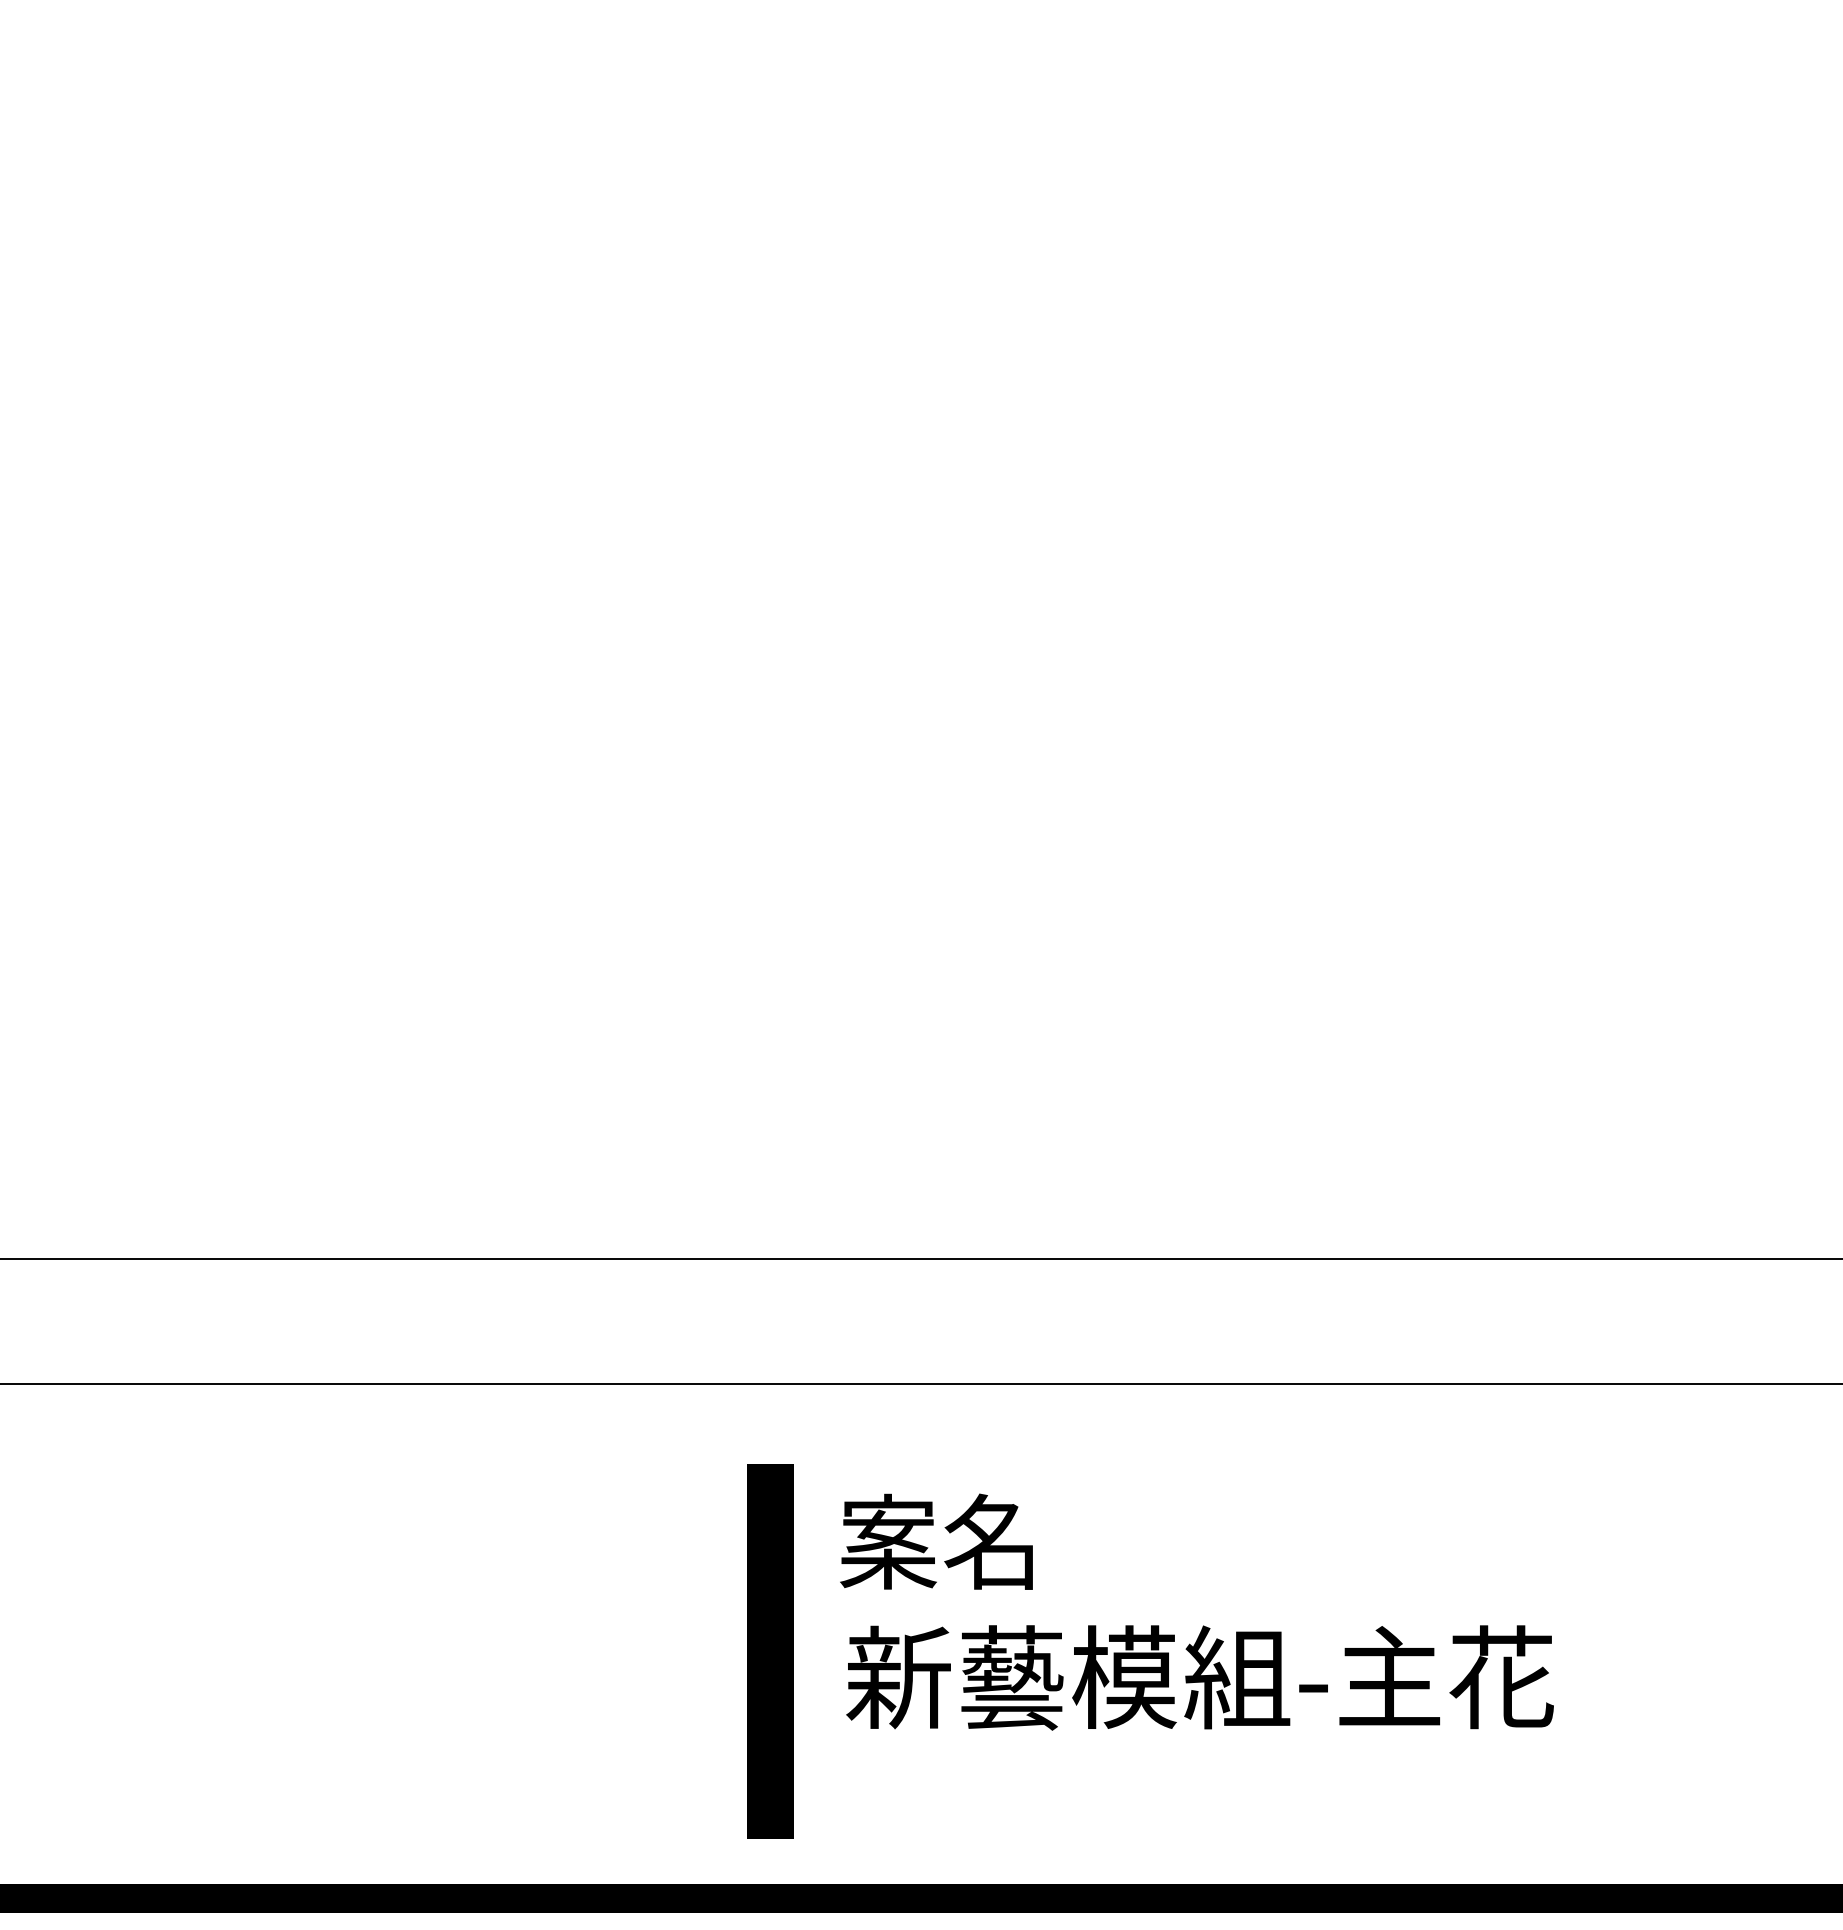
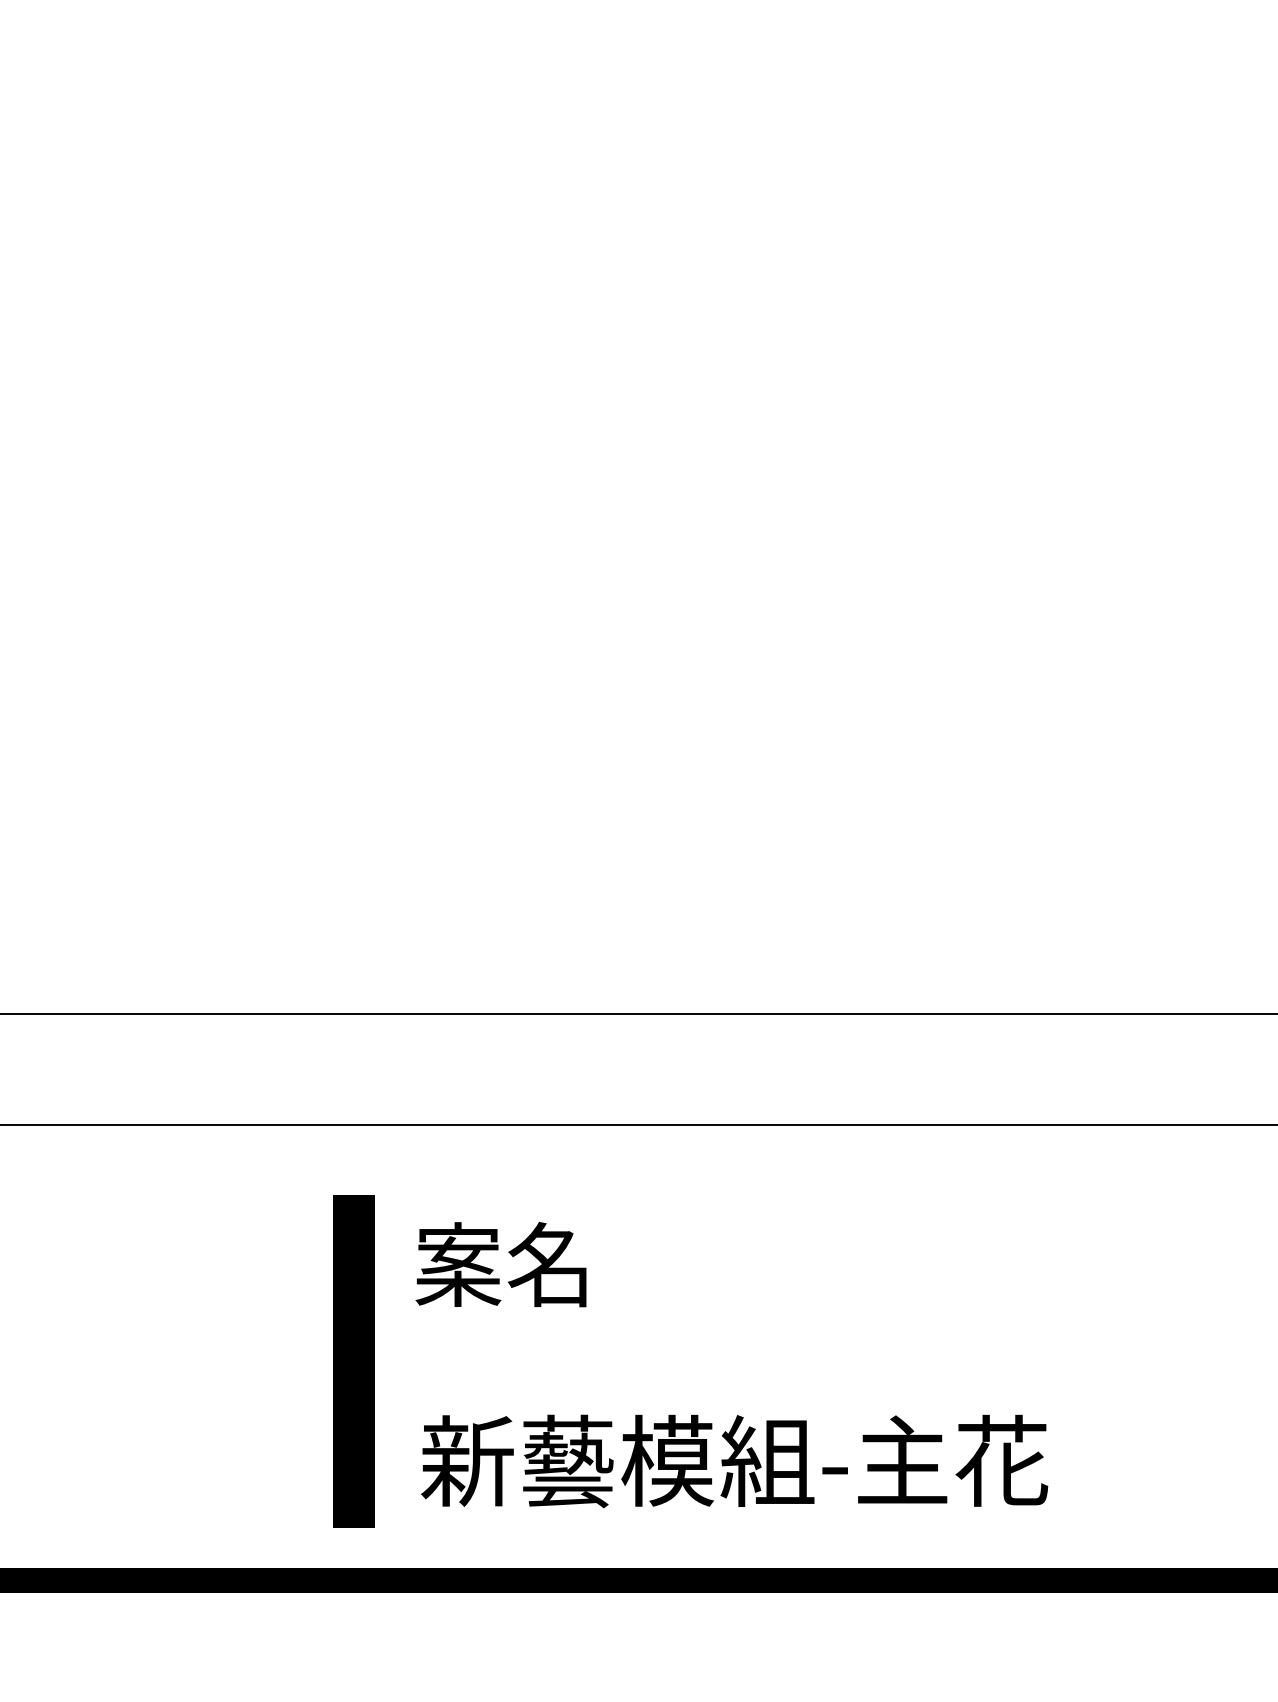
text: (1199, 1677) -> (734, 1461), moved

